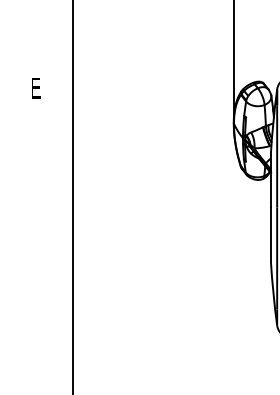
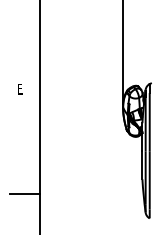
line: (44, 288) -> (24, 193), added

